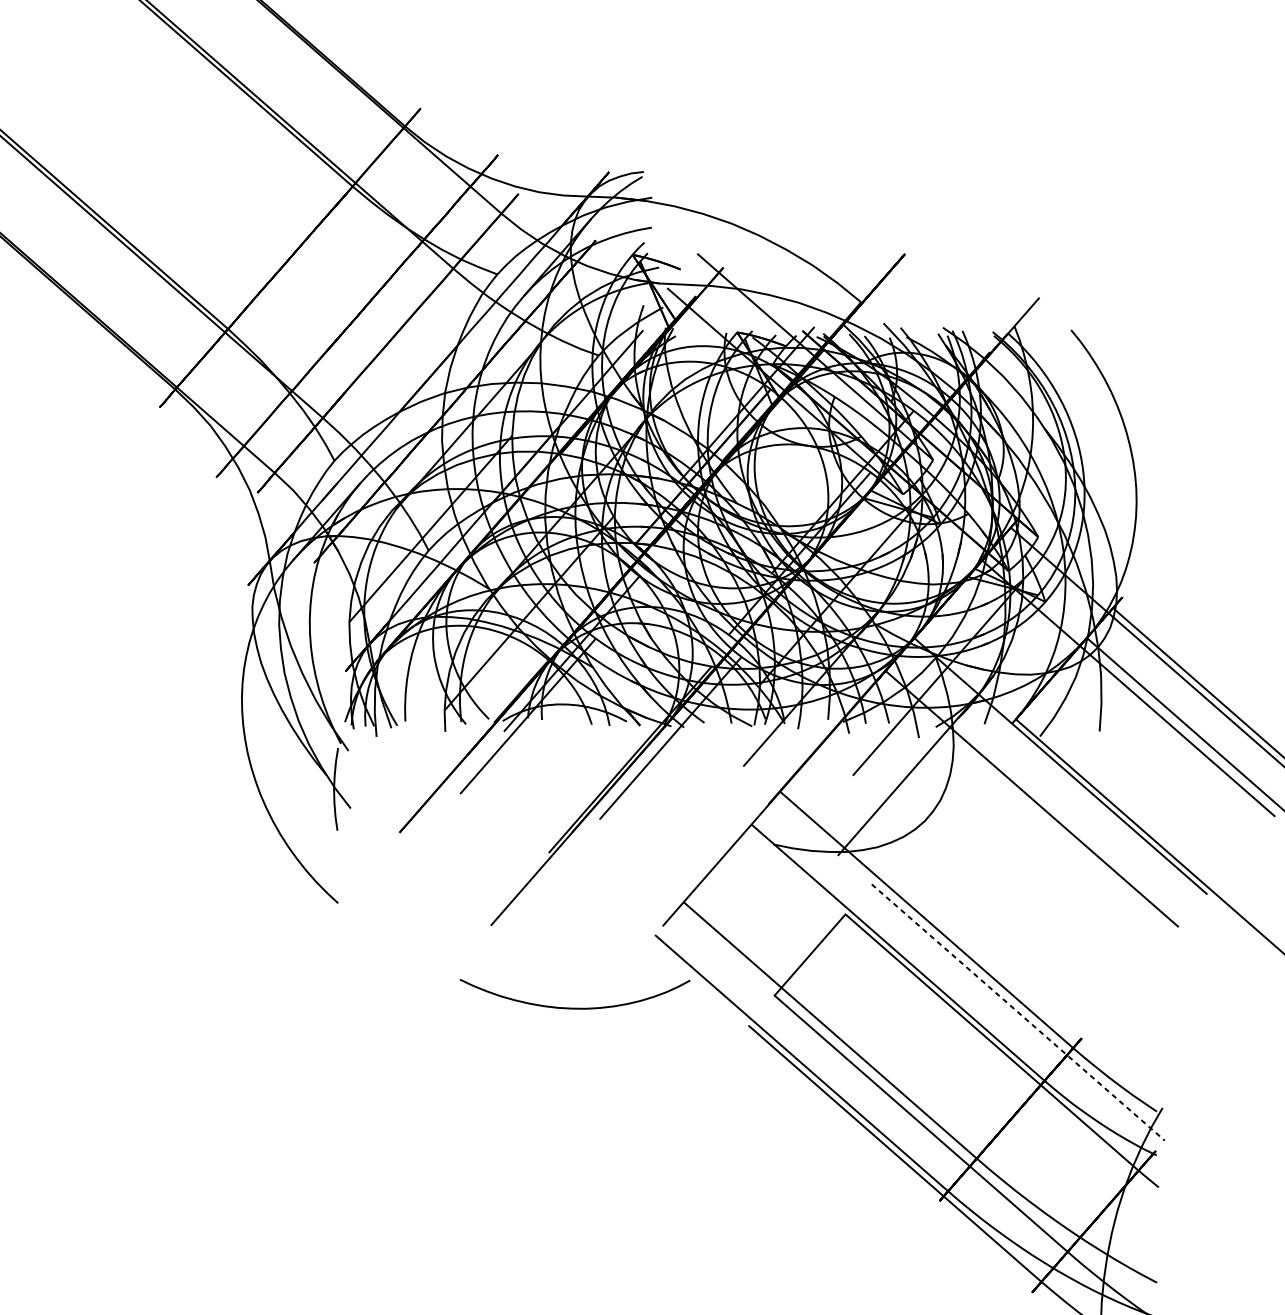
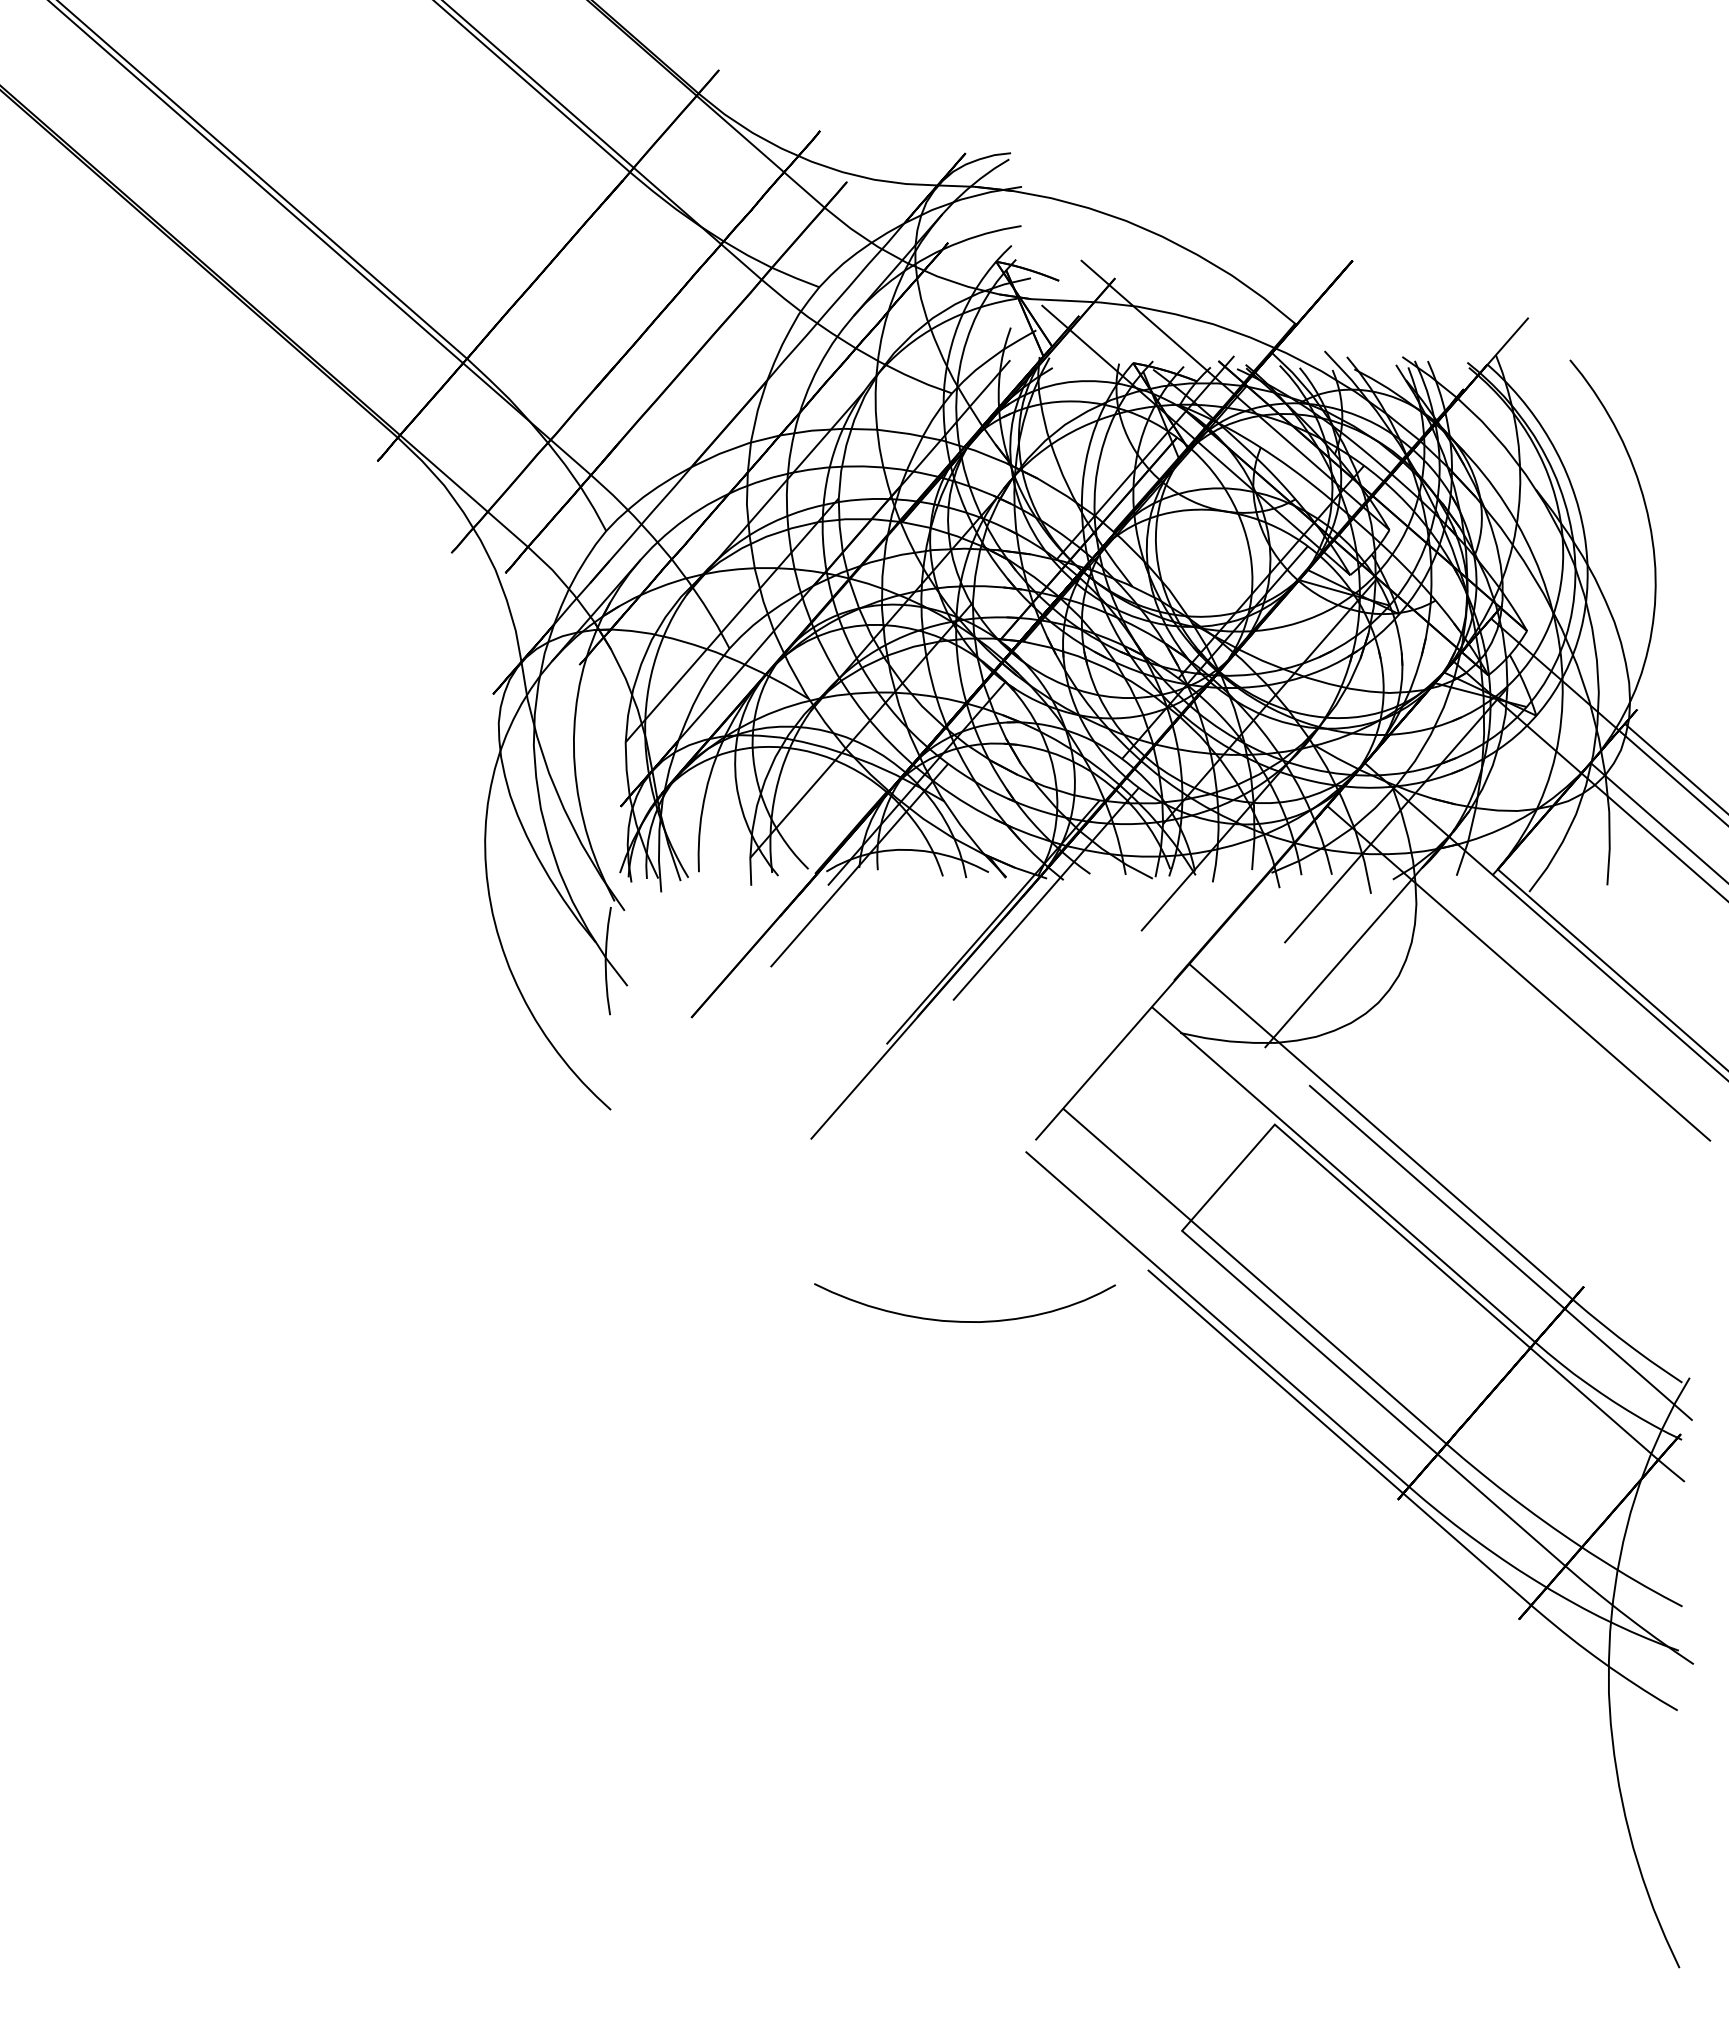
curve: (570, 1007) -> (959, 1320), moved
line: (1017, 1012) -> (1500, 1252), dashed -> solid

